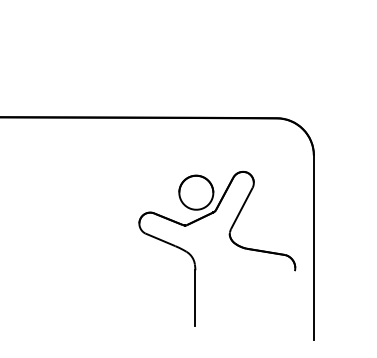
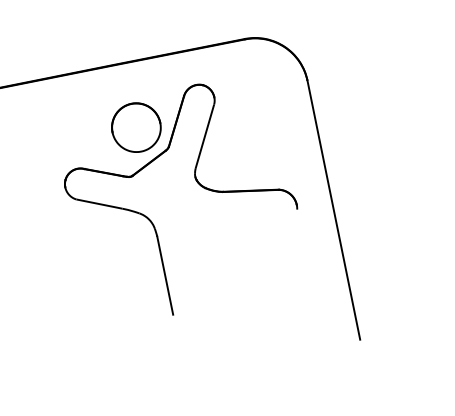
part: (230, 240) -> (198, 184), moved

